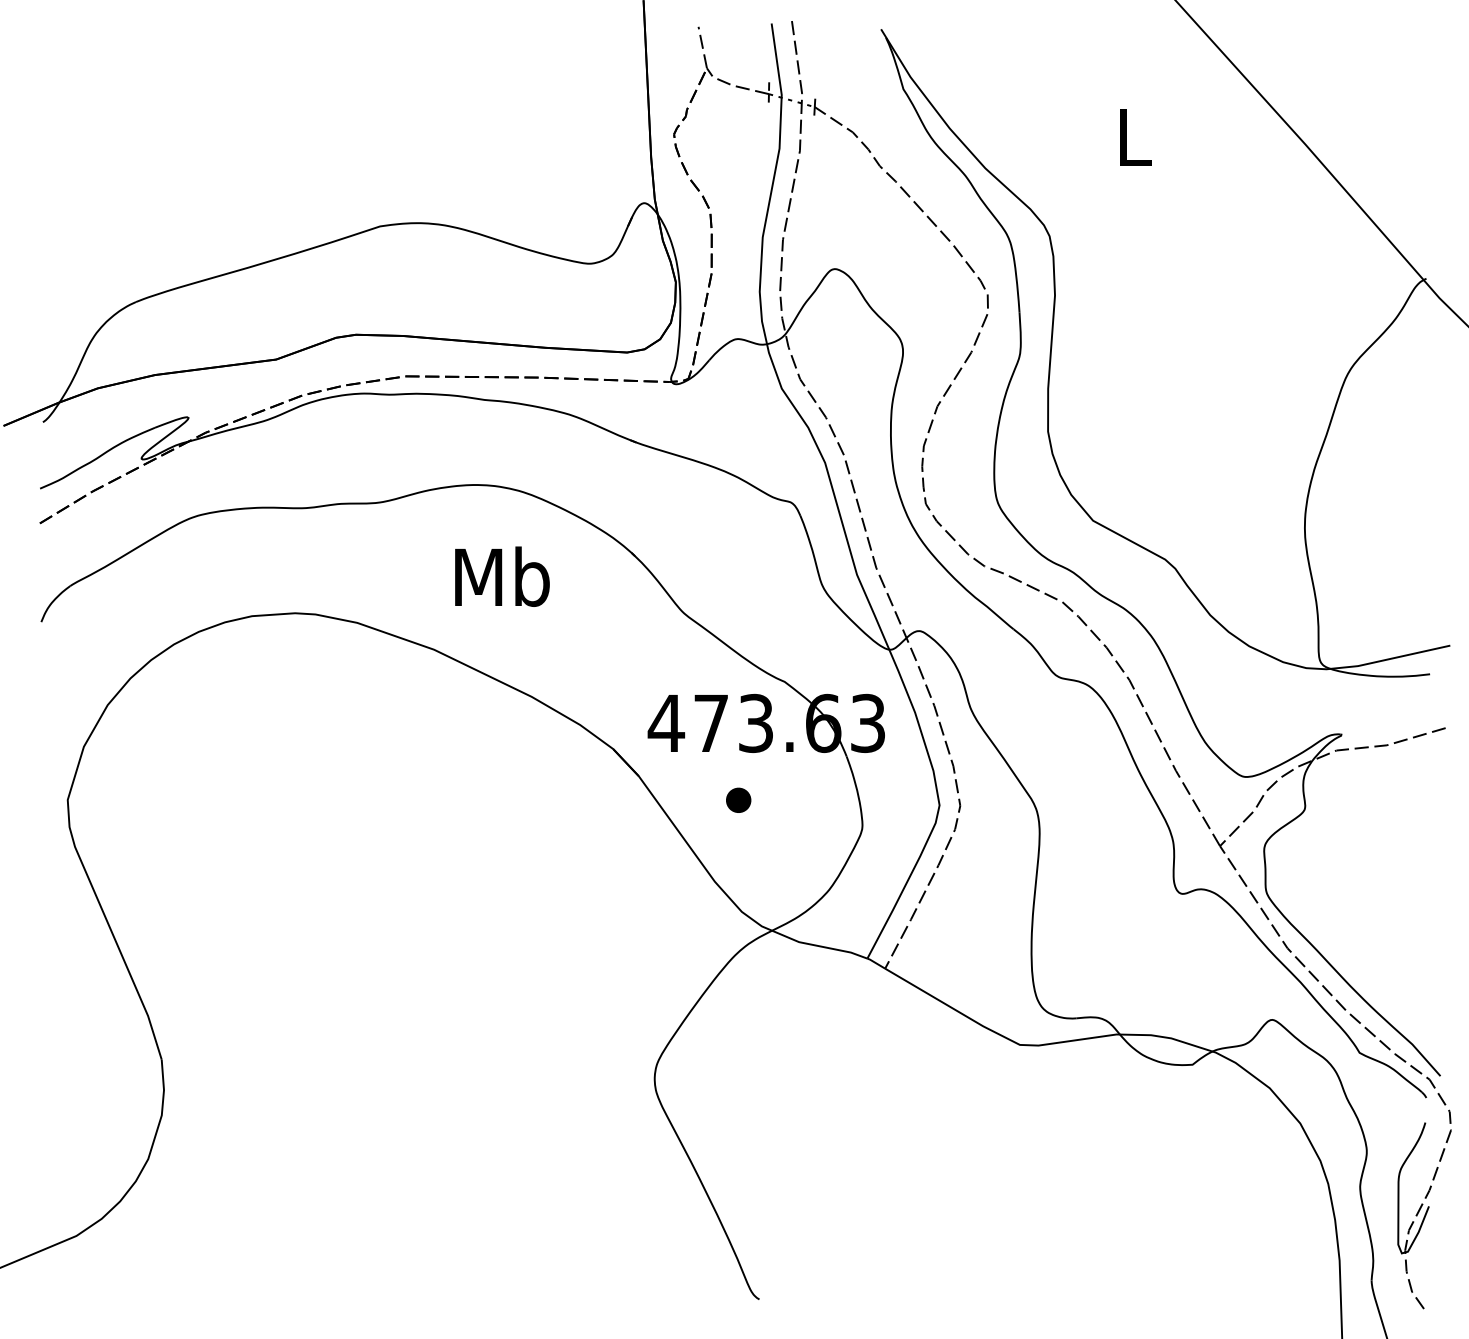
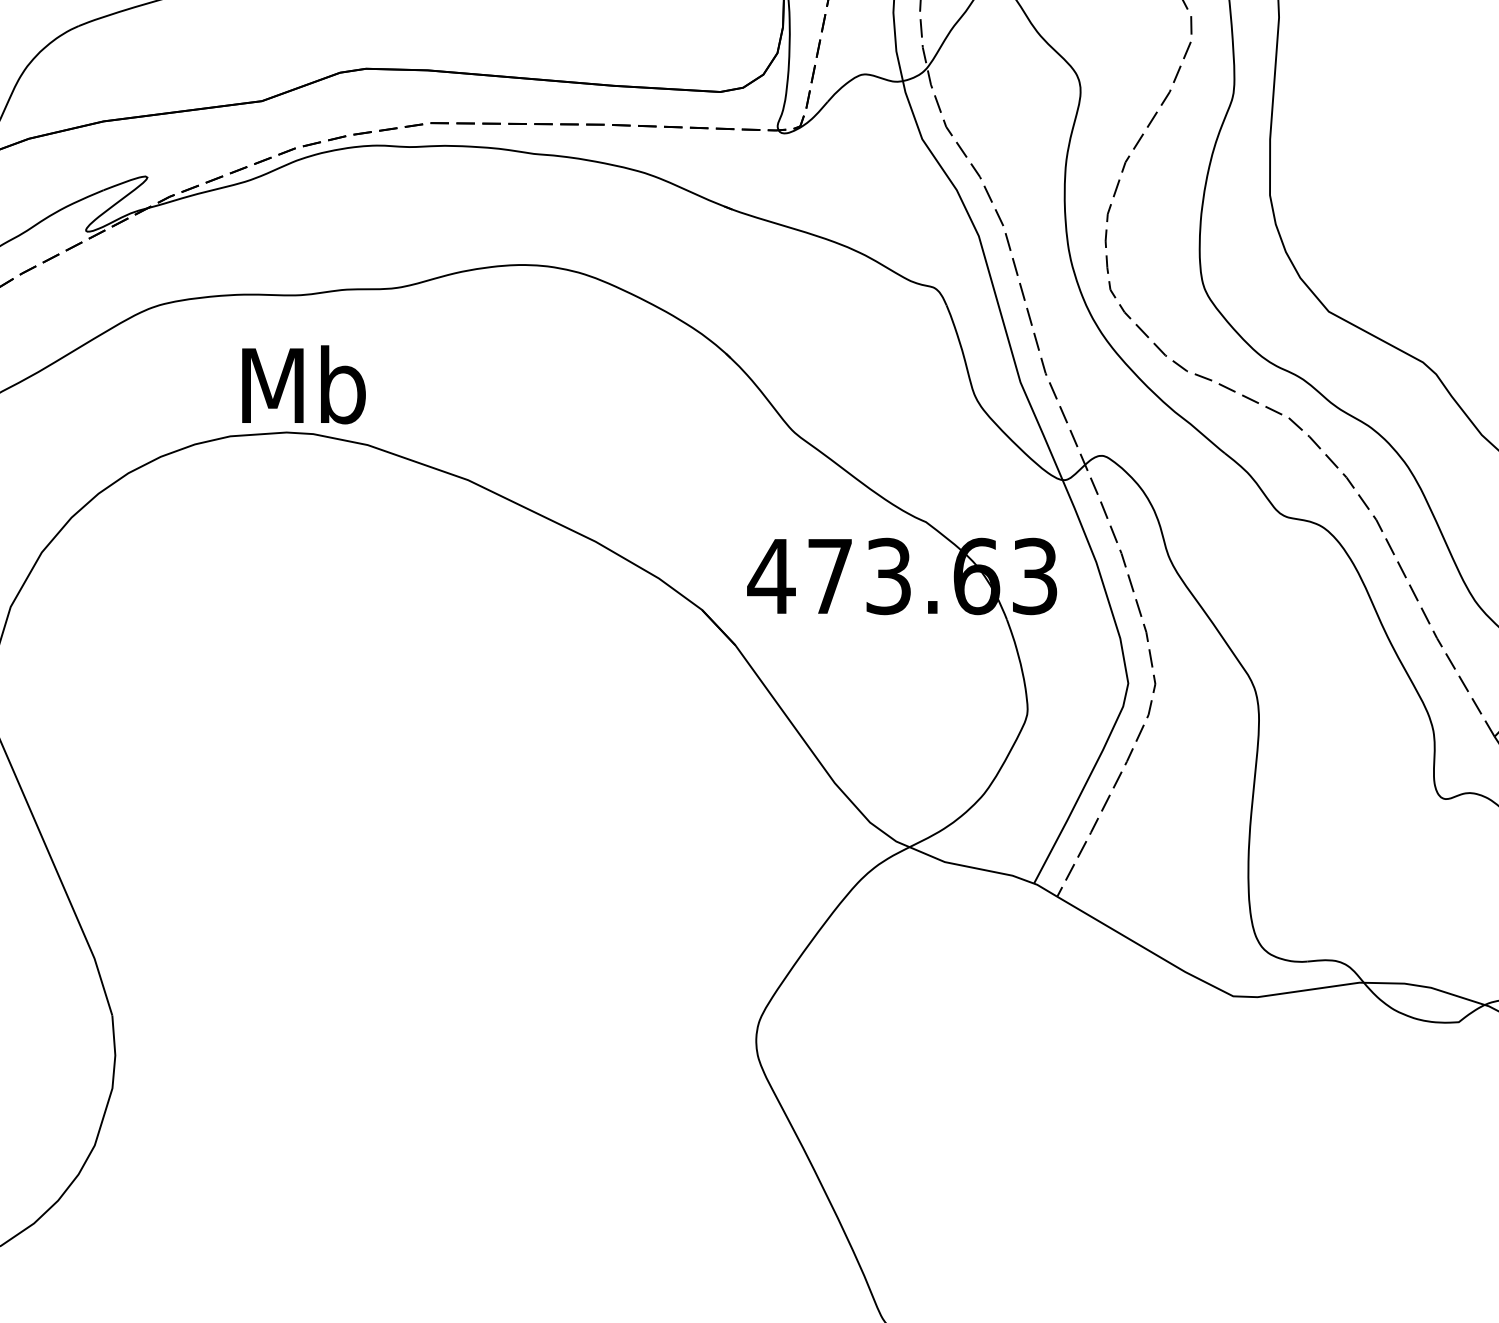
text: (502, 576) -> (304, 384), moved
part: (738, 799) -> (865, 675), removed

